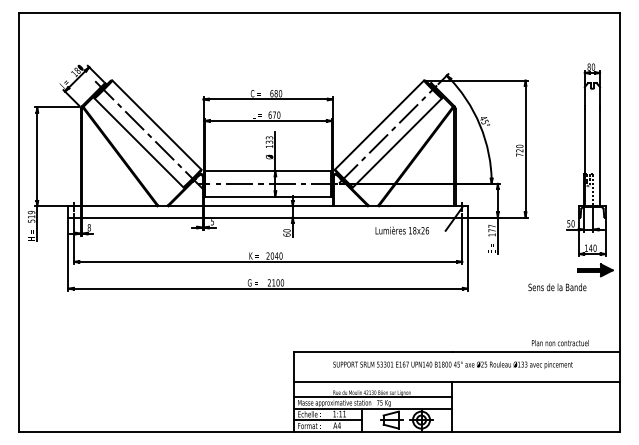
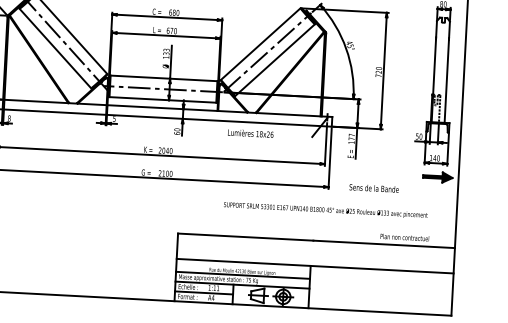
text: (401, 230) -> (250, 133), moved
text: (557, 287) -> (374, 188), moved
text: (452, 364) -> (325, 209), moved

